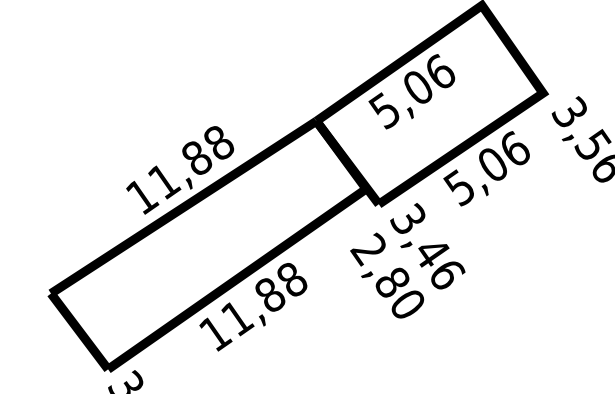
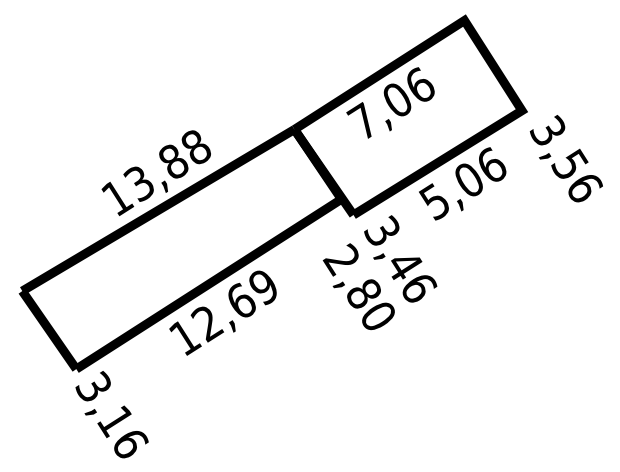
text: (383, 110) -> (361, 121), 5,06 -> 7,06
text: (163, 181) -> (139, 183), 11,88 -> 13,88
text: (263, 300) -> (234, 306), 11,88 -> 12,69

